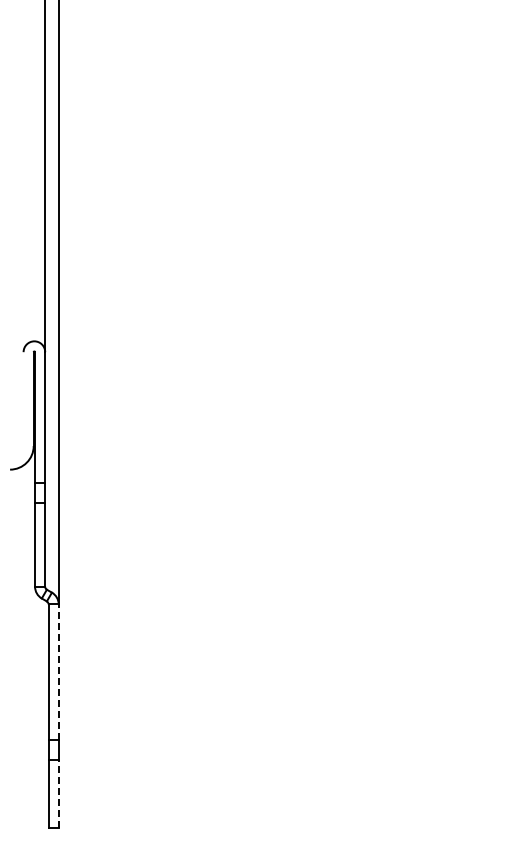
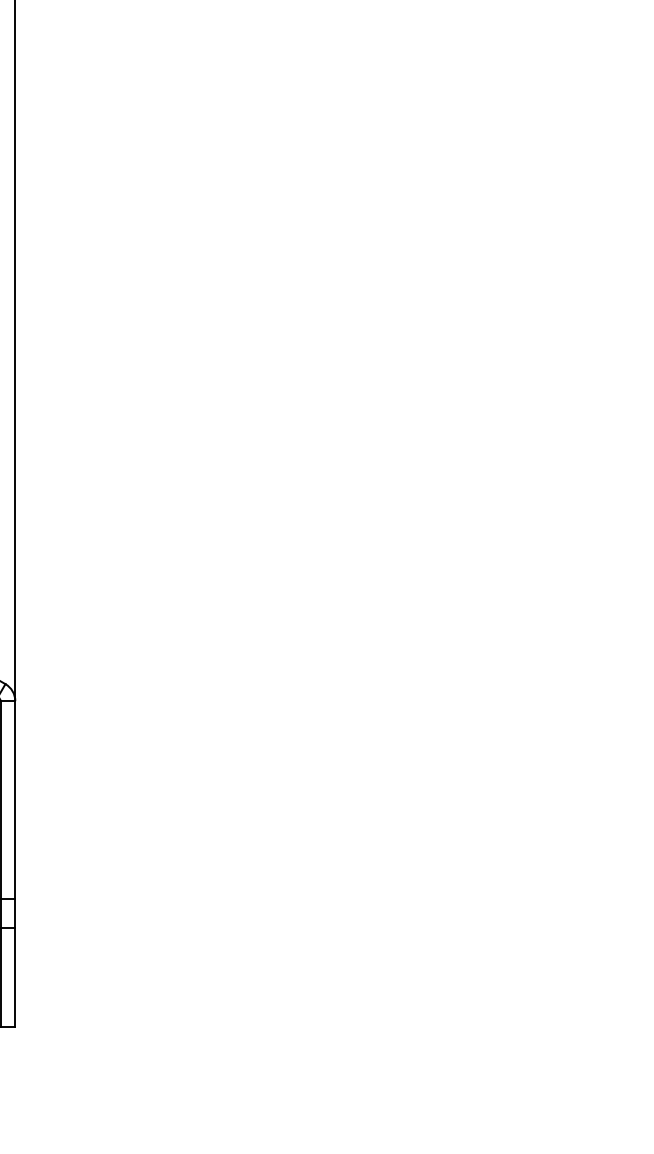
line: (58, 672) -> (15, 800), dashed -> solid
line: (58, 793) -> (15, 977), dashed -> solid

